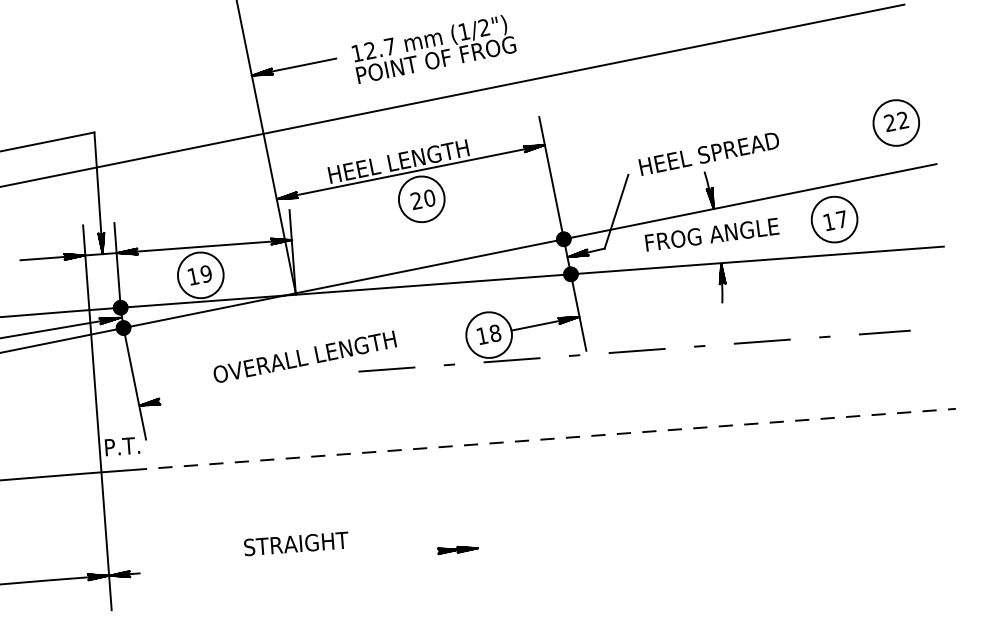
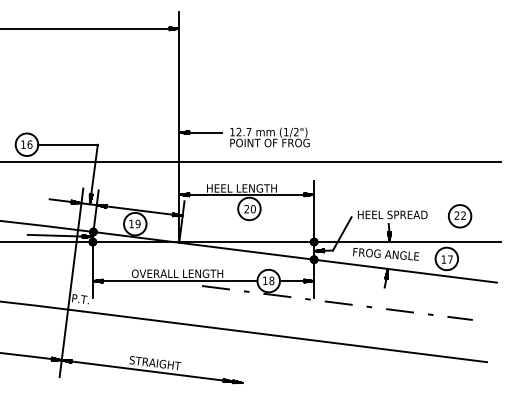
part: (895, 123) -> (459, 216), moved
line: (301, 373) -> (174, 281), added
line: (544, 438) -> (285, 336), dashed -> solid
line: (308, 560) -> (159, 372), added

